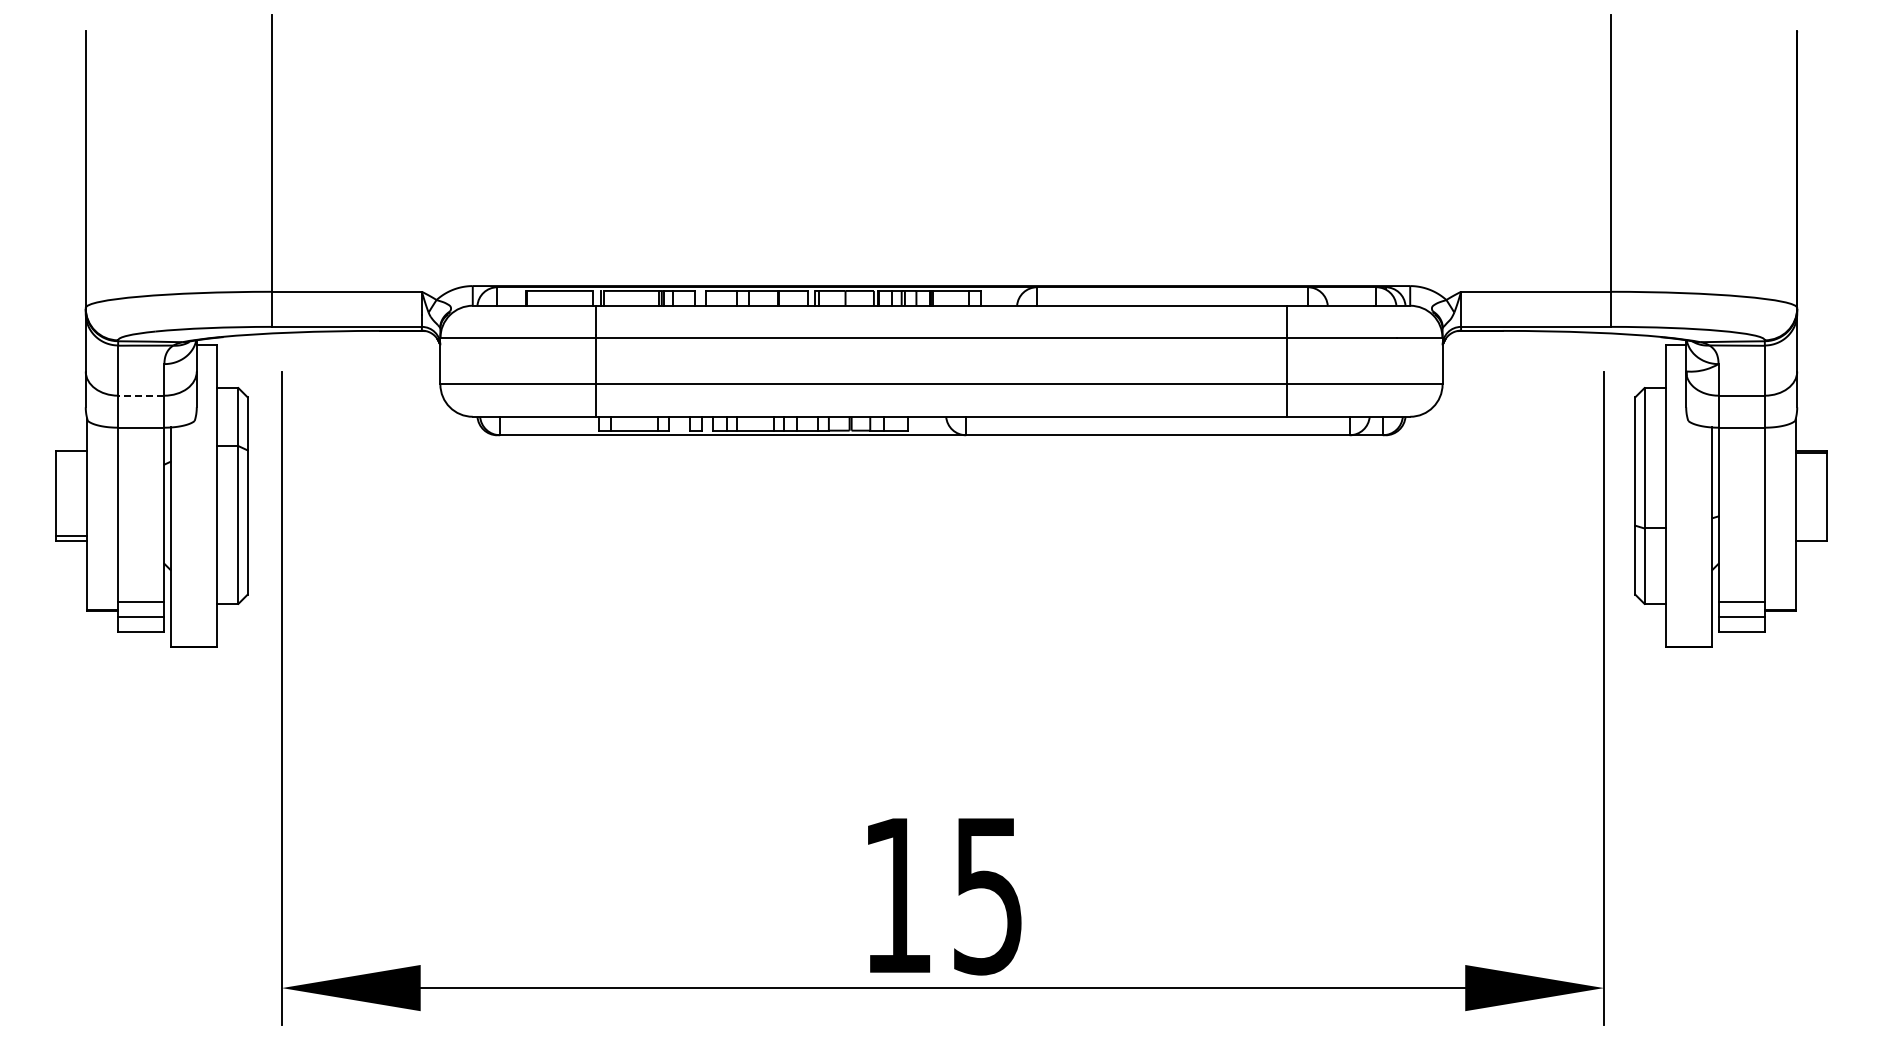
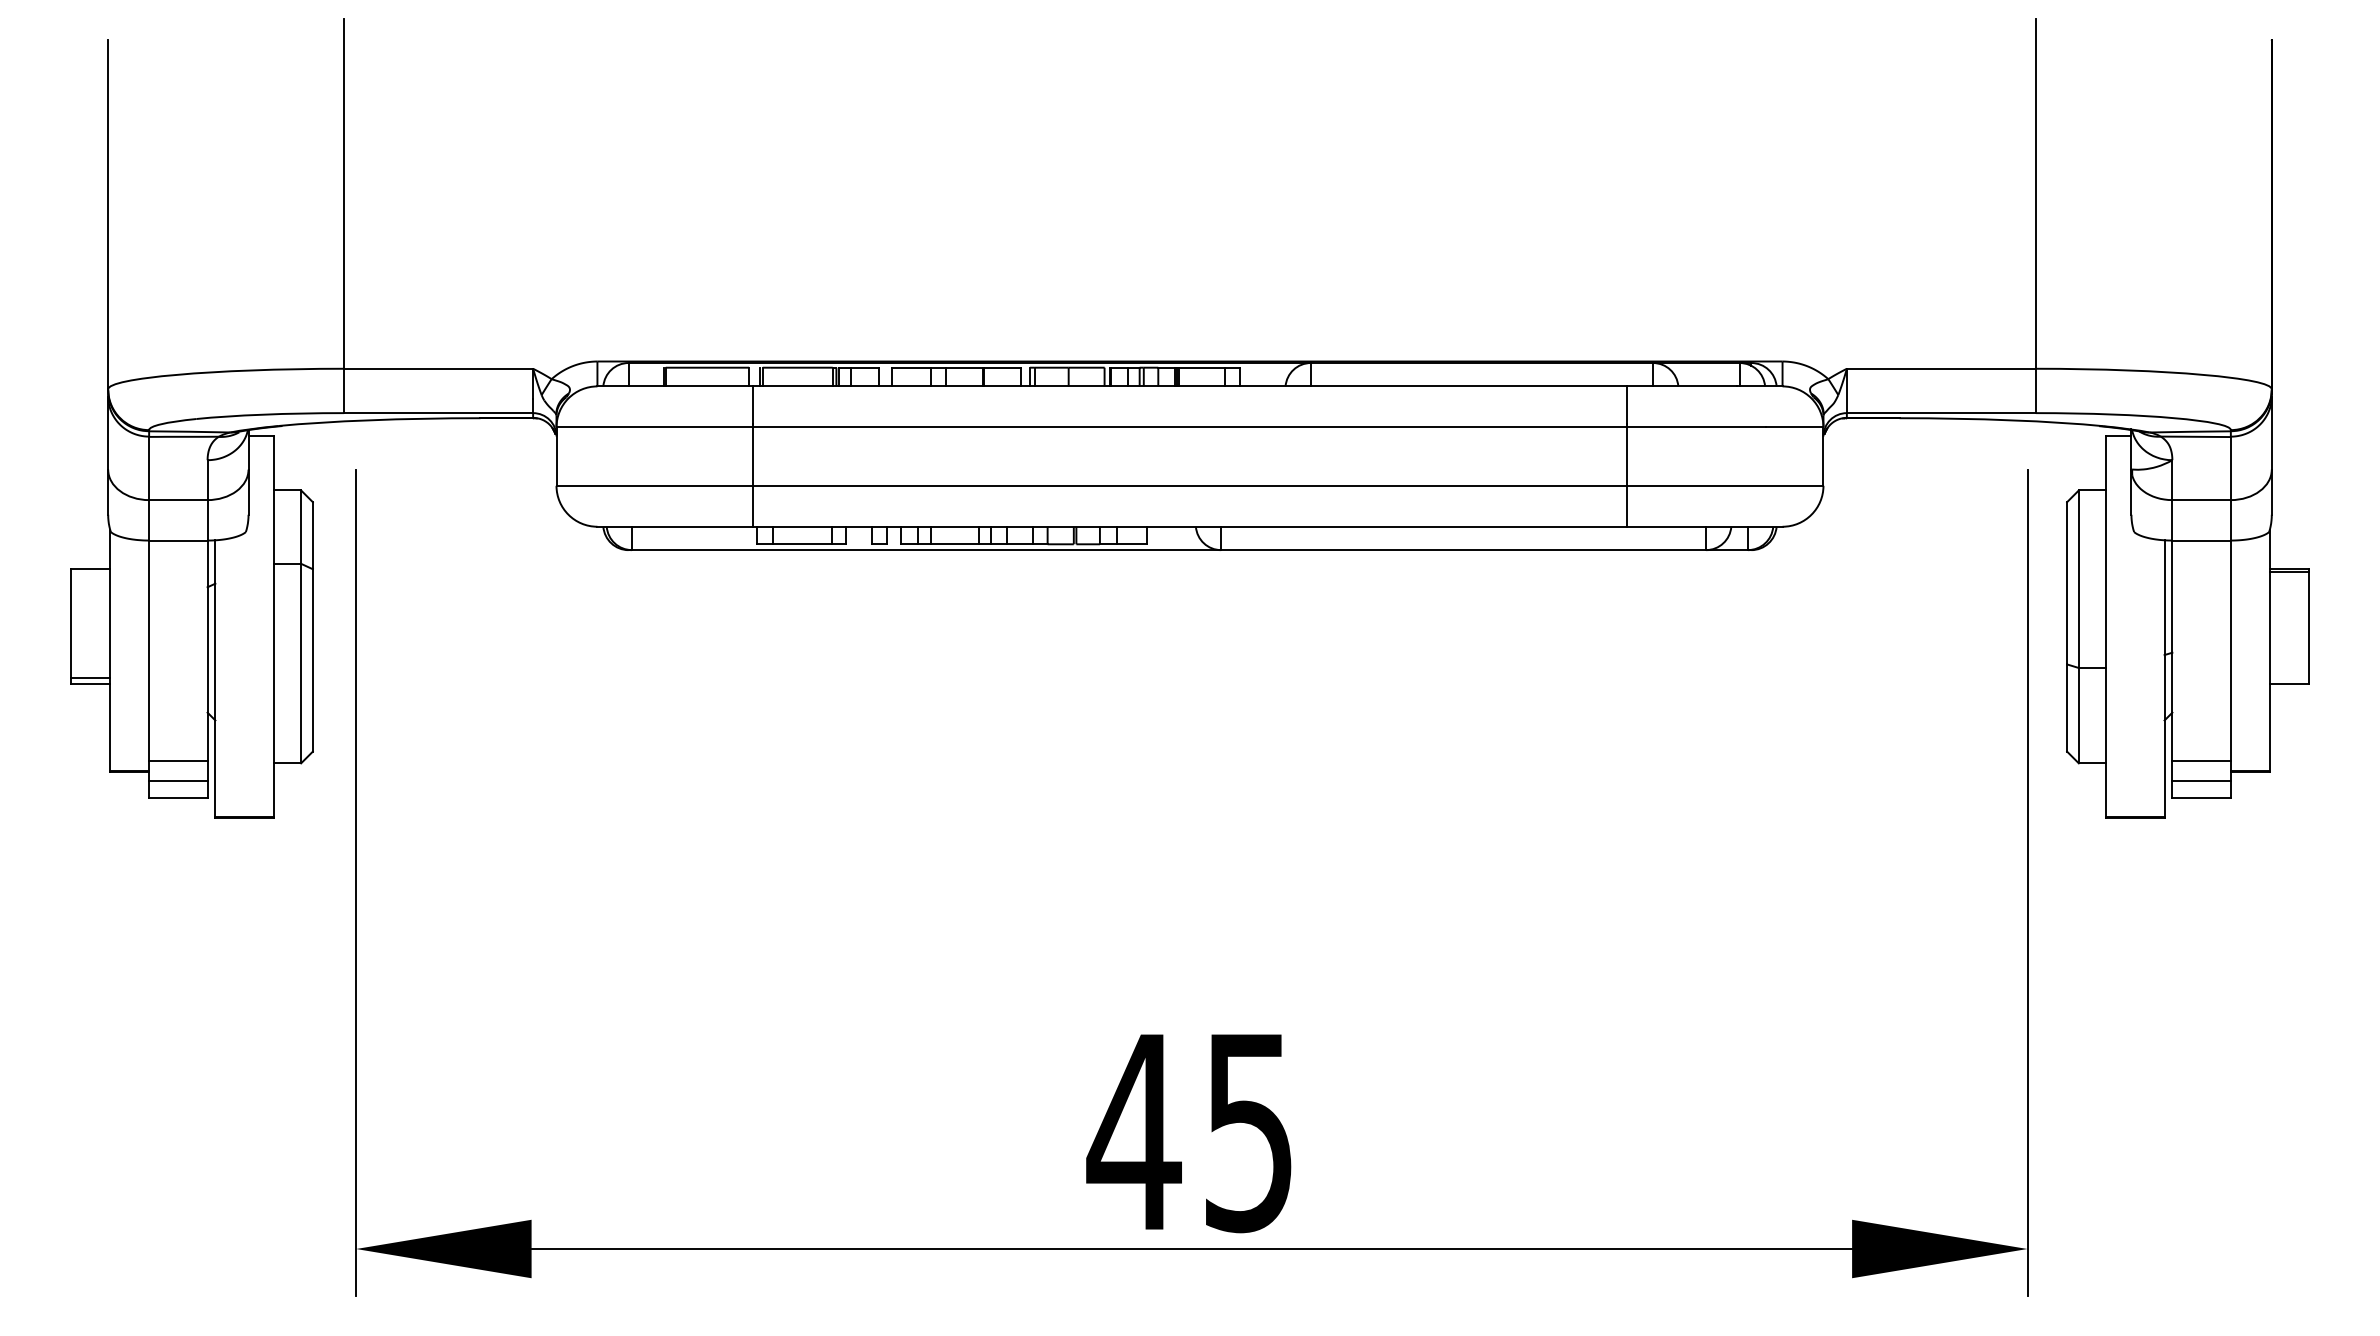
line: (140, 395) -> (177, 499), dashed -> solid
text: (897, 895) -> (1134, 1131), 15 -> 45

